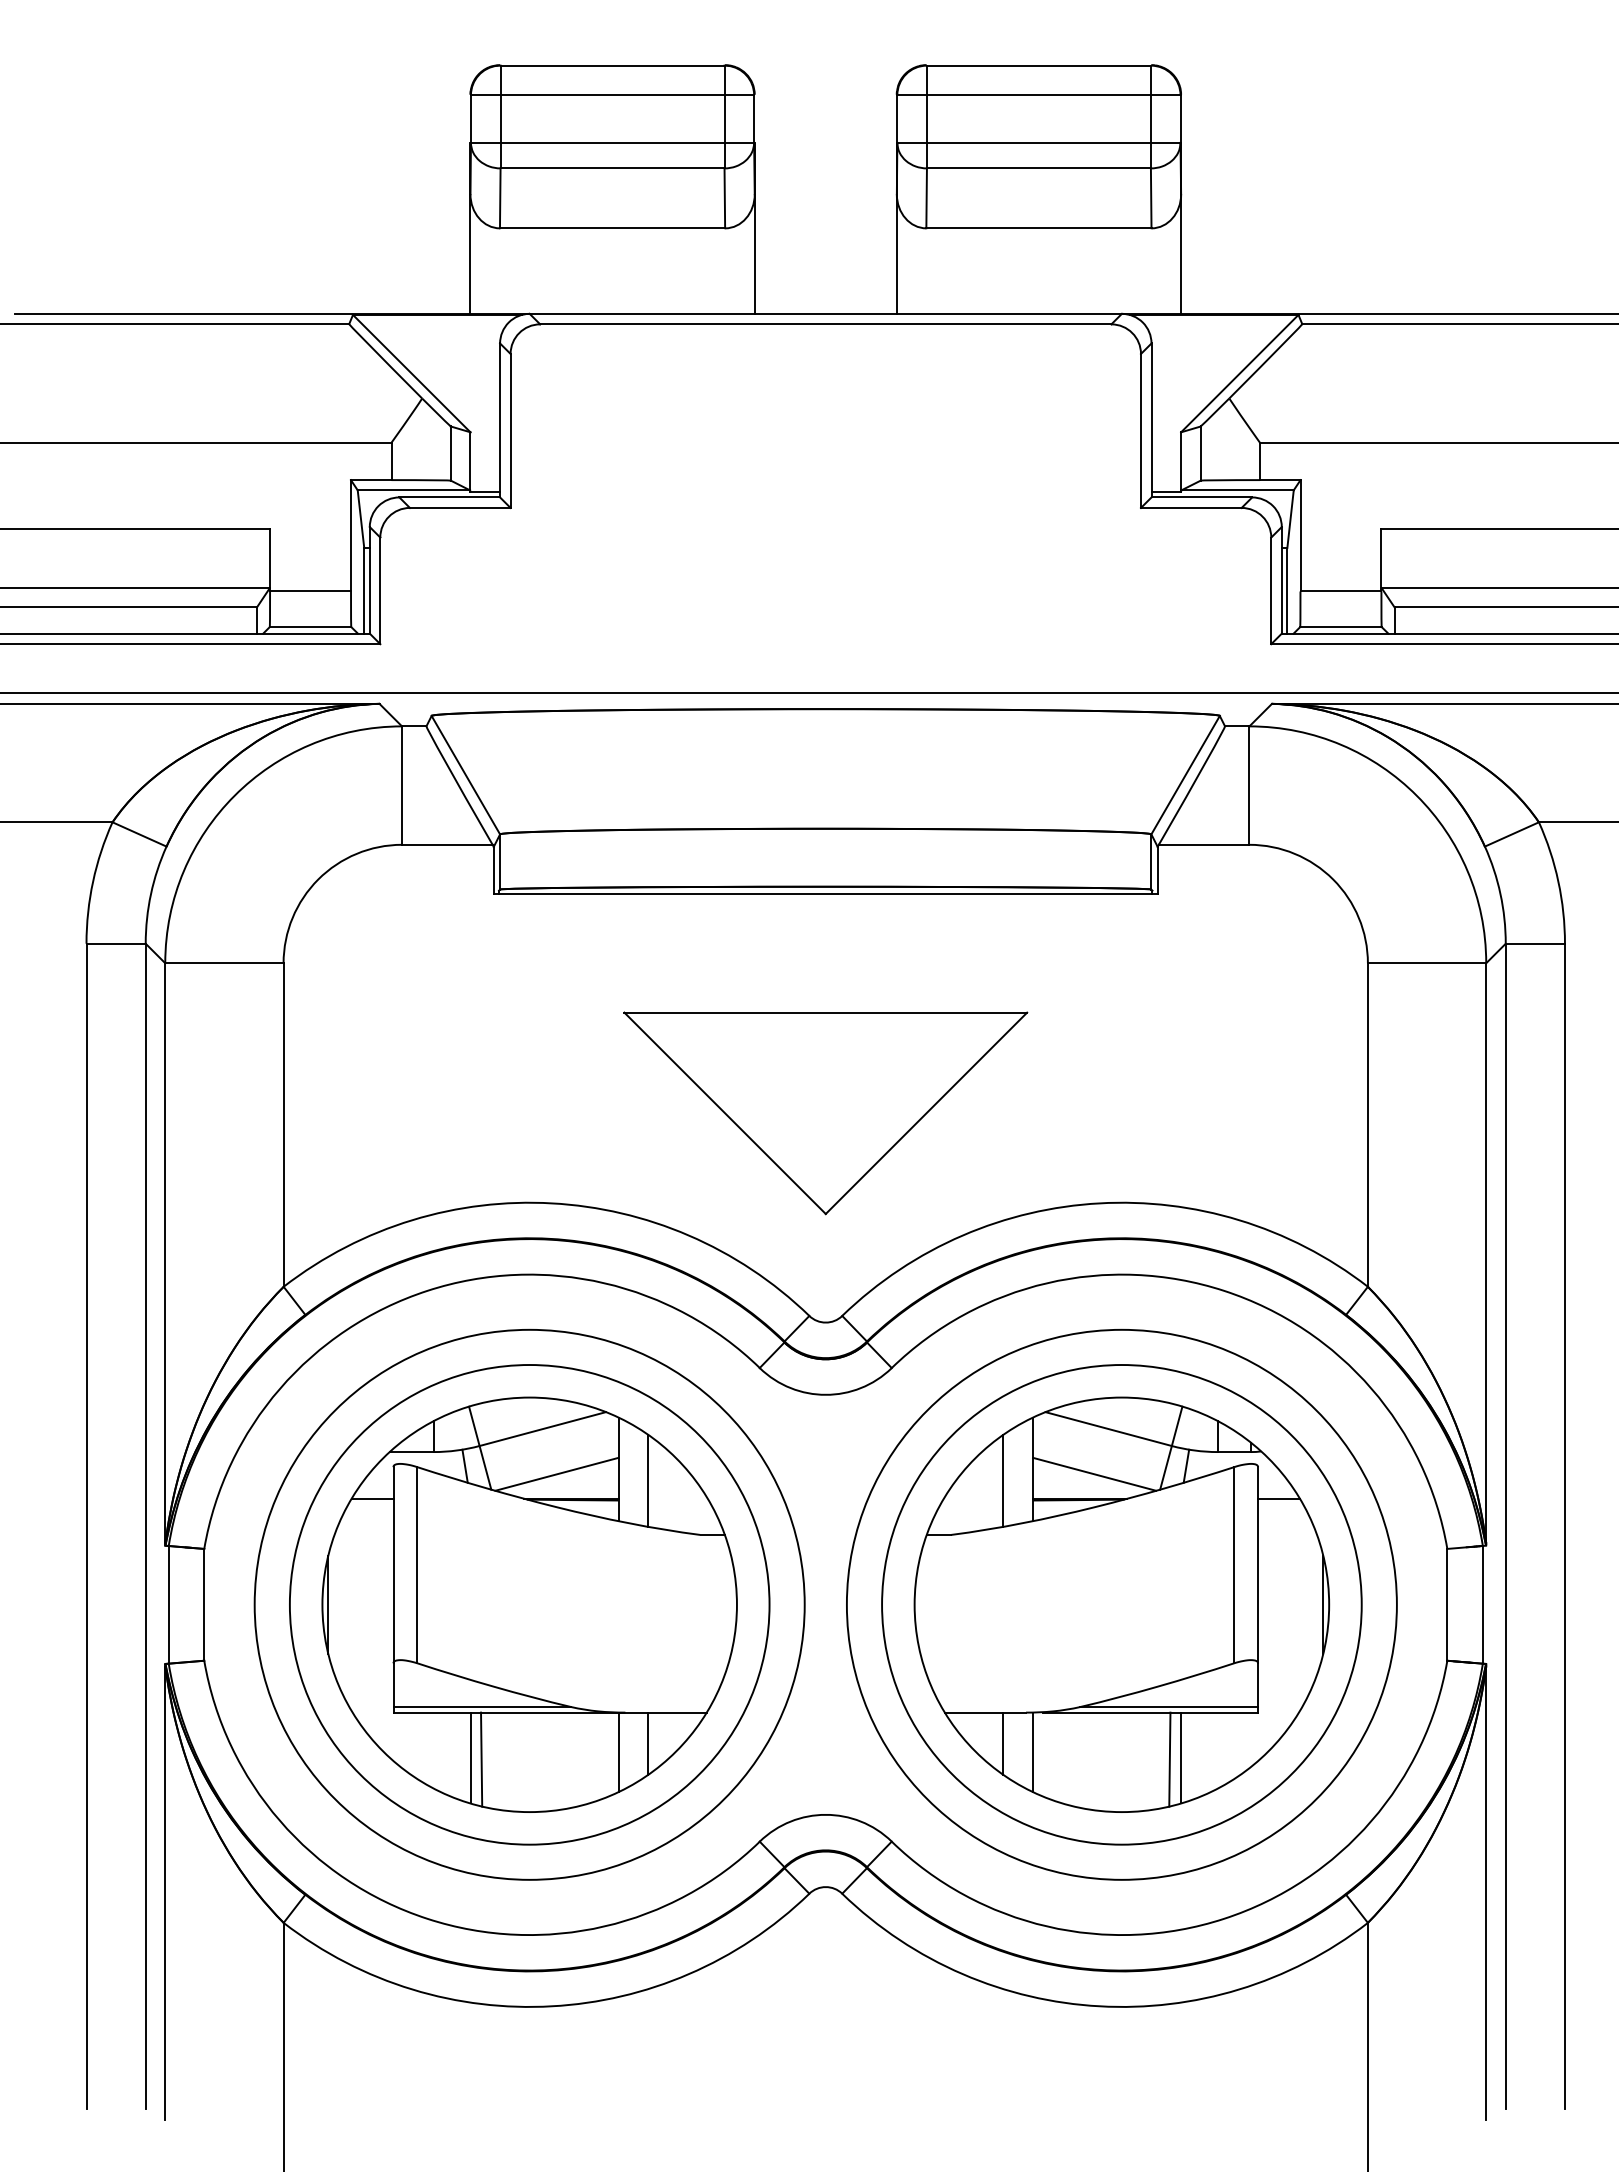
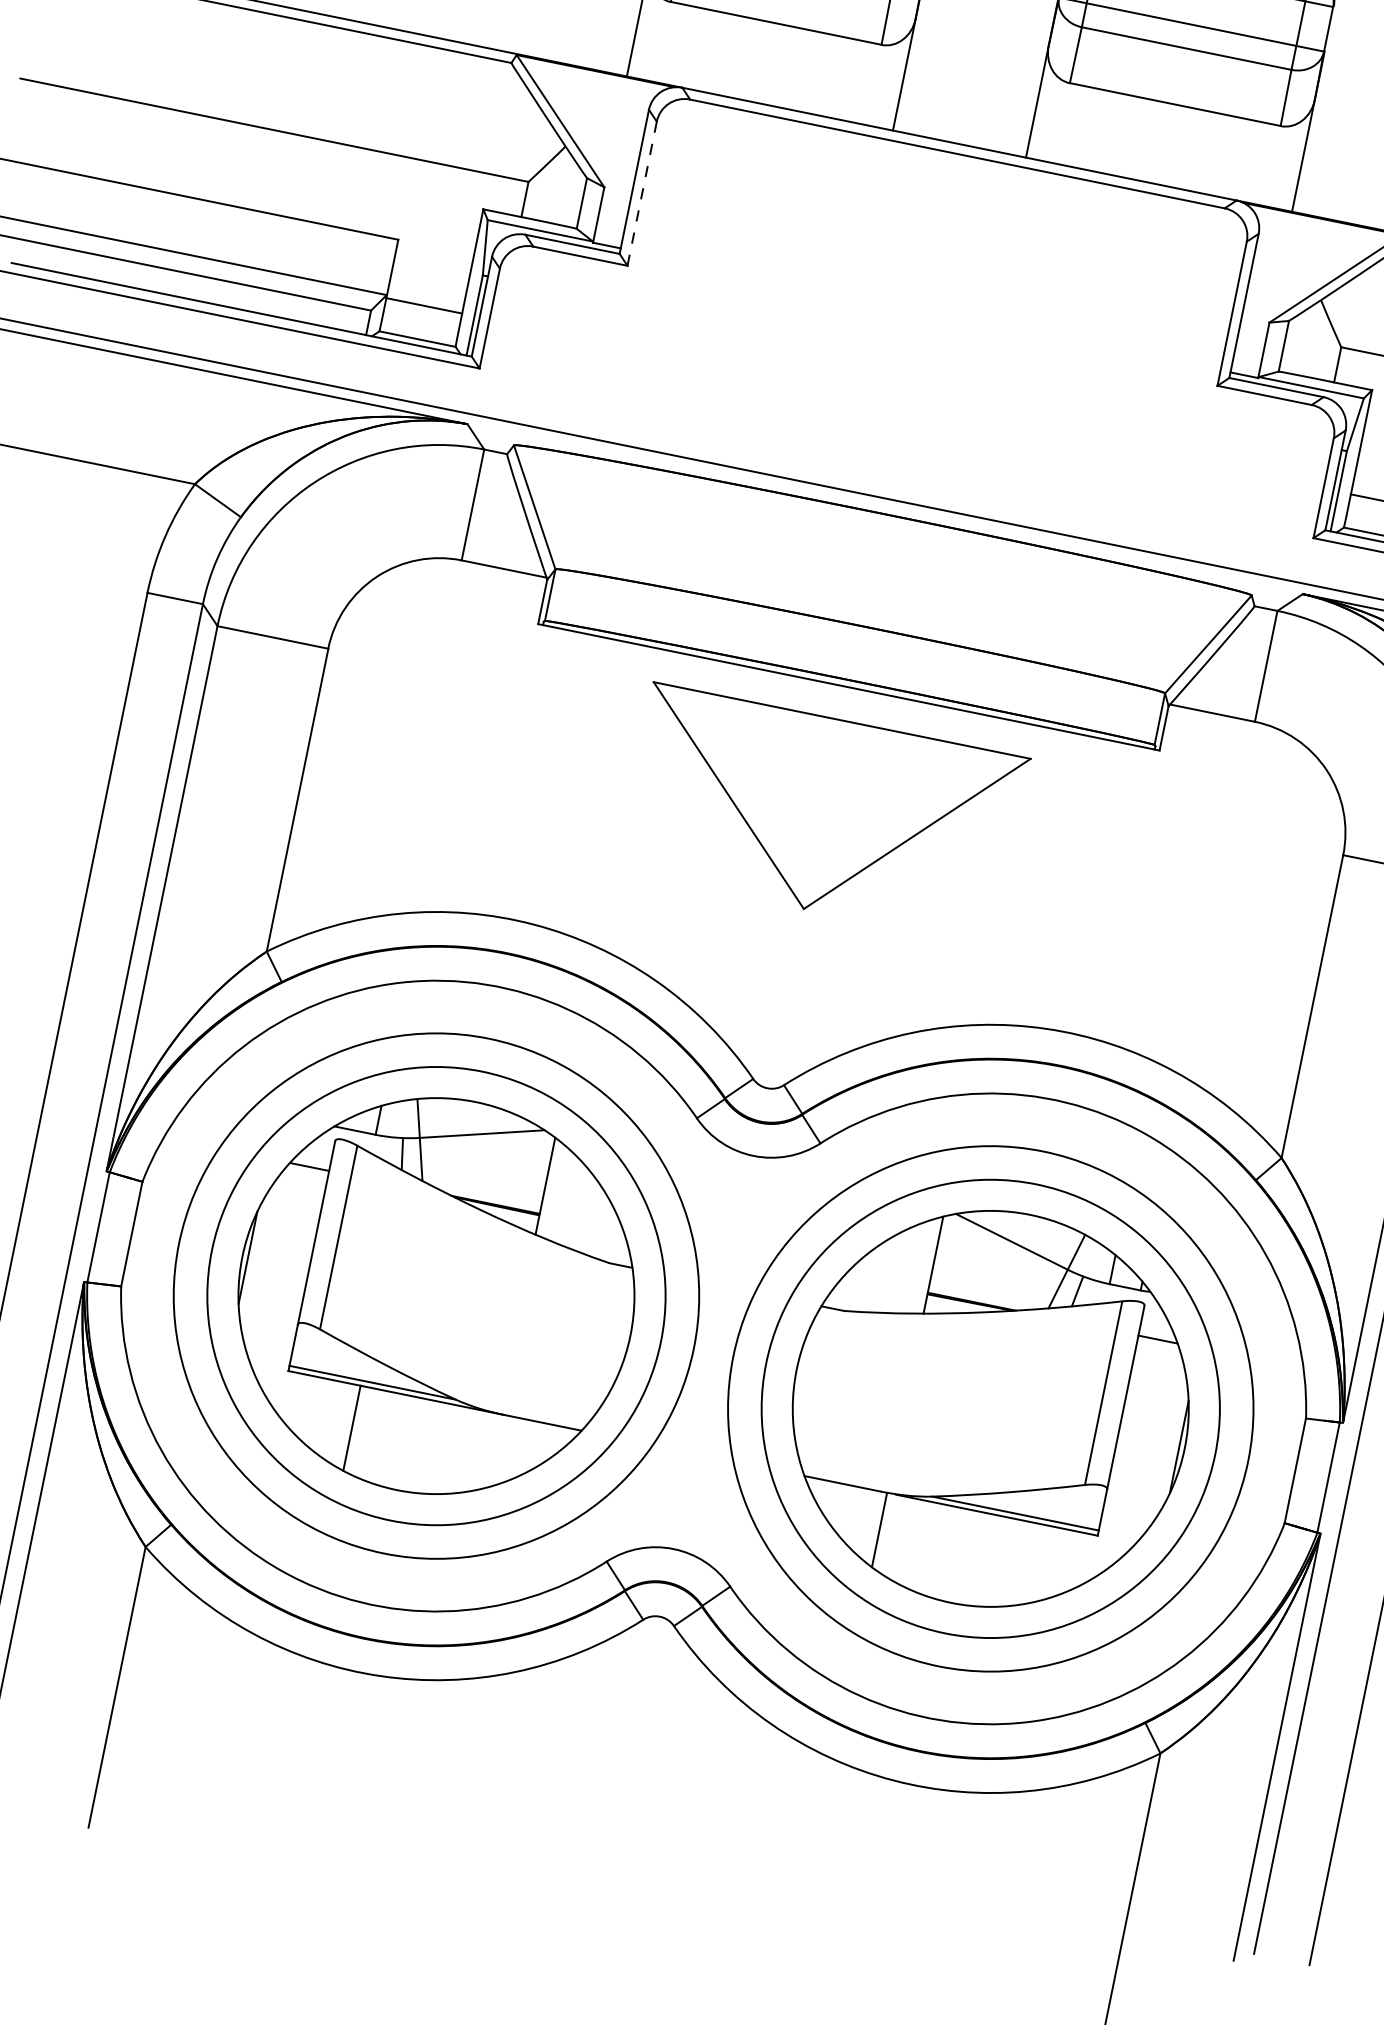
line: (510, 431) -> (641, 194), solid -> dashed
part: (825, 1113) -> (822, 814), moved
line: (556, 1473) -> (486, 1178), removed
line: (1094, 1473) -> (990, 1280), removed
line: (648, 1480) -> (571, 1202), removed
line: (1003, 1480) -> (903, 1269), removed
line: (648, 1743) -> (521, 1448), removed
line: (1003, 1743) -> (853, 1516), removed
line: (618, 1752) -> (491, 1451), removed
line: (1180, 1757) -> (1016, 1562), removed
line: (481, 1759) -> (361, 1431), removed
line: (1169, 1759) -> (1005, 1562), removed

